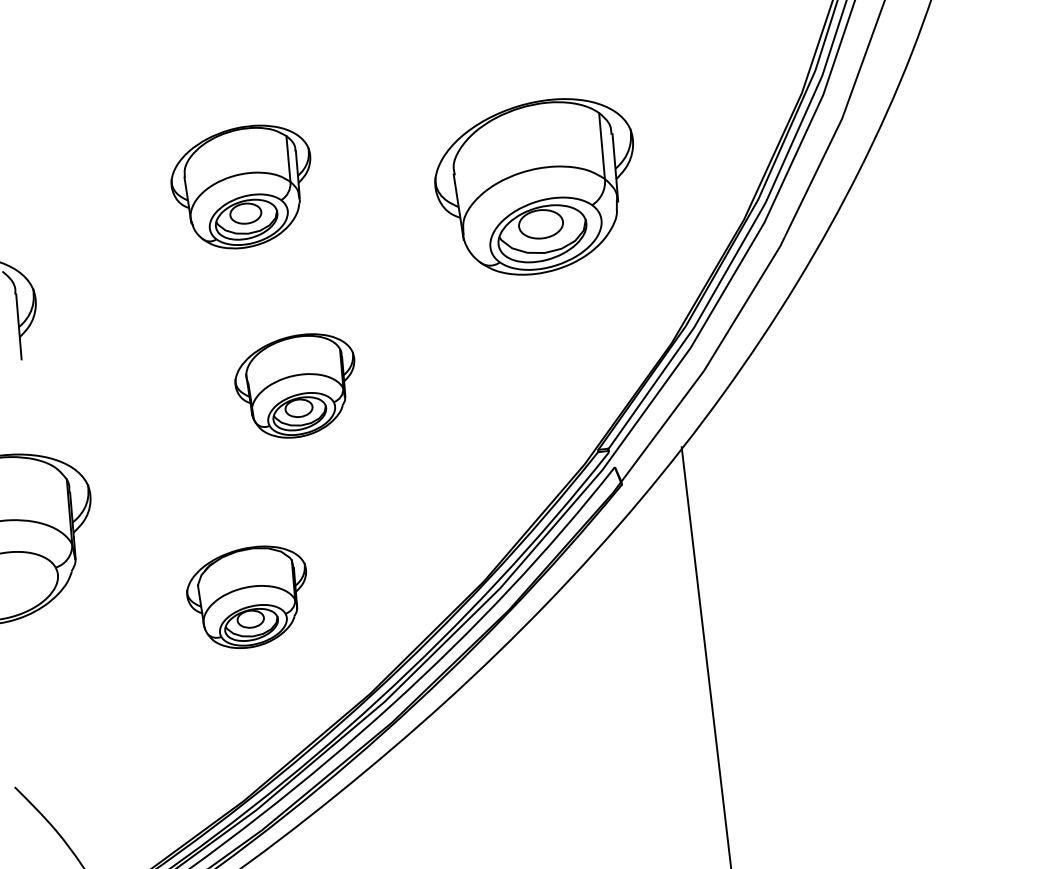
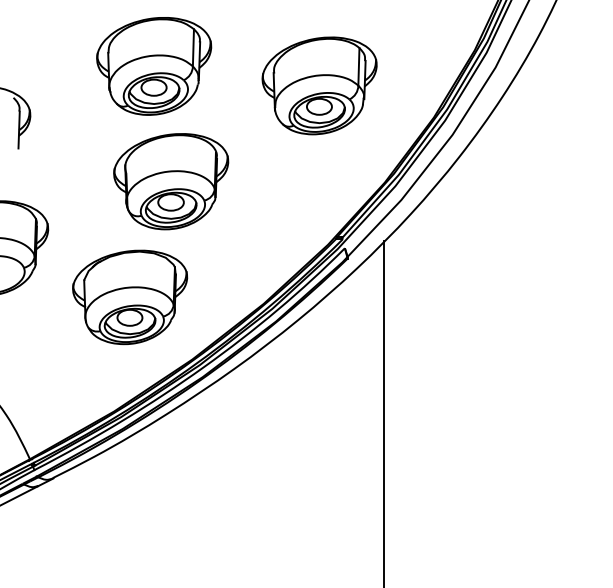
part: (243, 187) -> (154, 66), size x1.43
part: (296, 385) -> (171, 181), size x1.67
part: (248, 597) -> (130, 297), size x1.67

